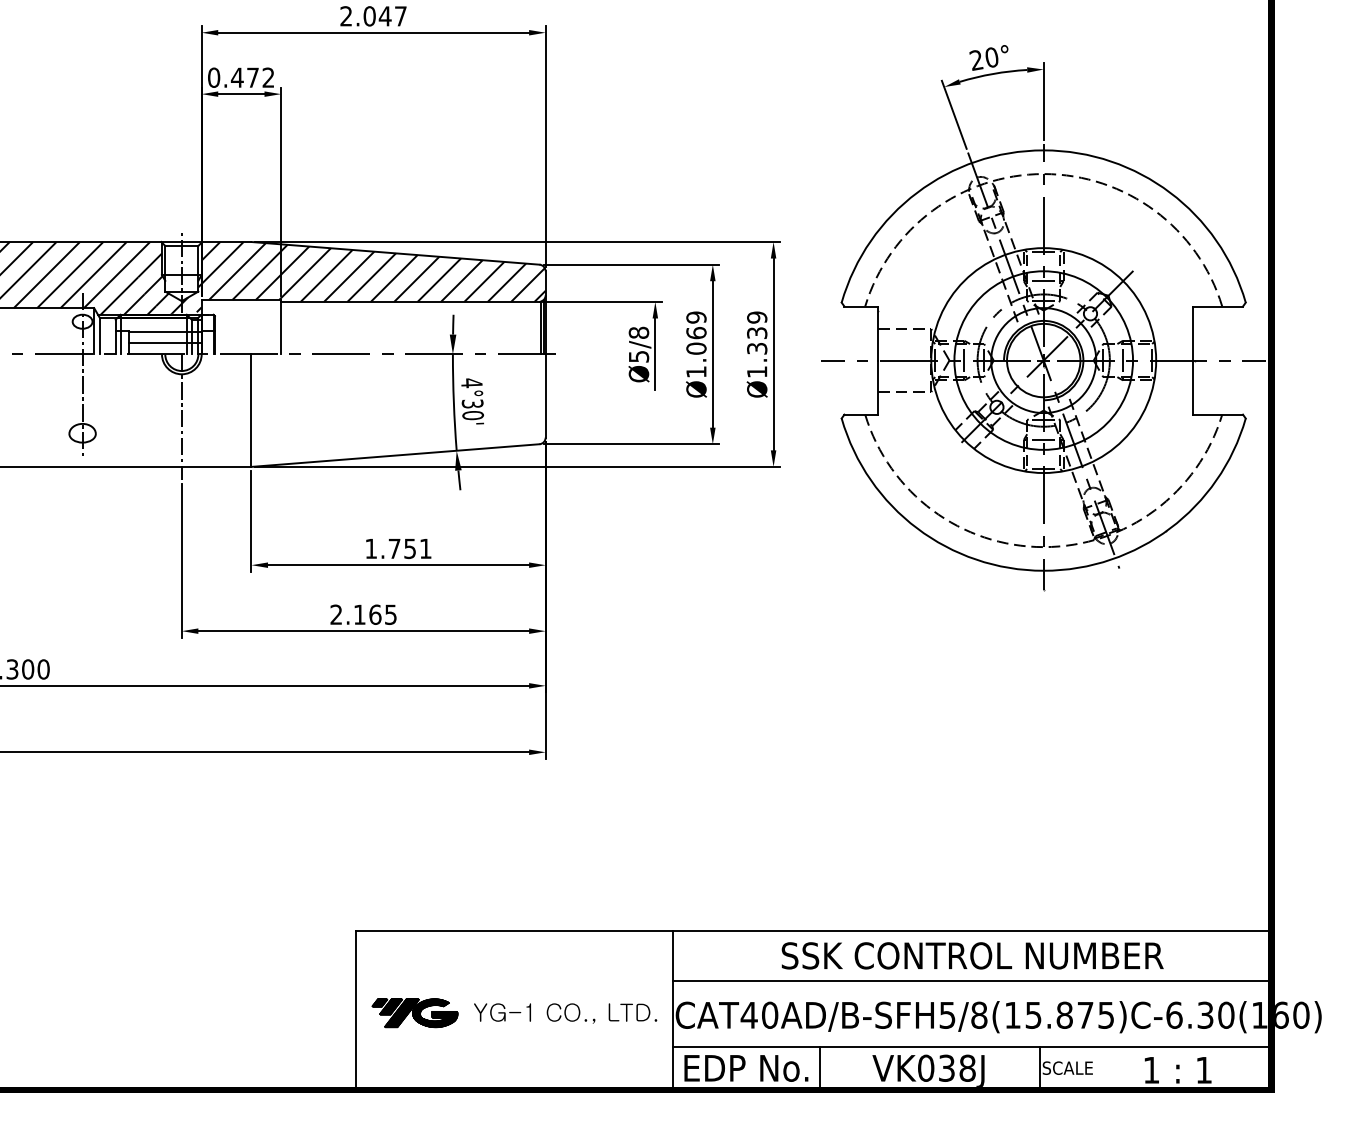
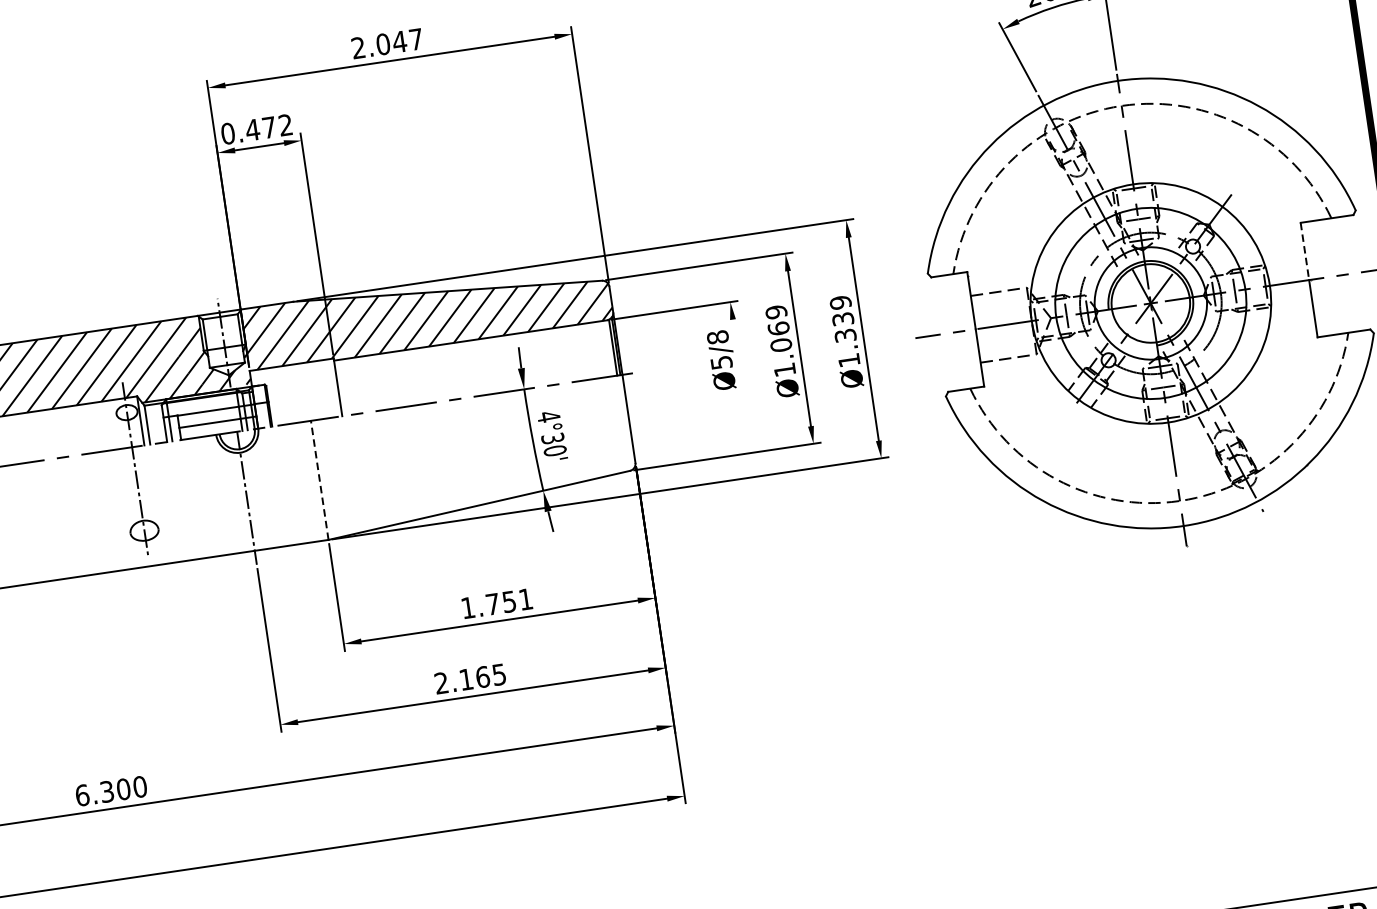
line: (1193, 334) -> (1305, 252), solid -> dashed
line: (655, 354) -> (738, 357), removed
line: (251, 410) -> (319, 480), solid -> dashed

